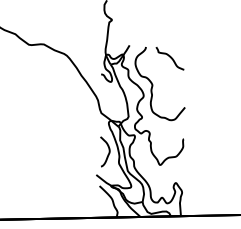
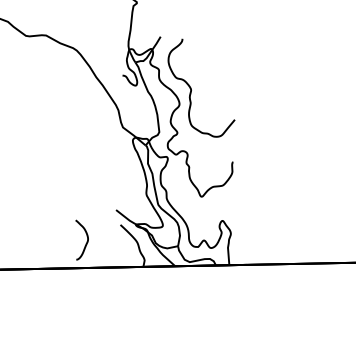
curve: (170, 57) -> (215, 53), removed
curve: (108, 152) -> (86, 241), moved

